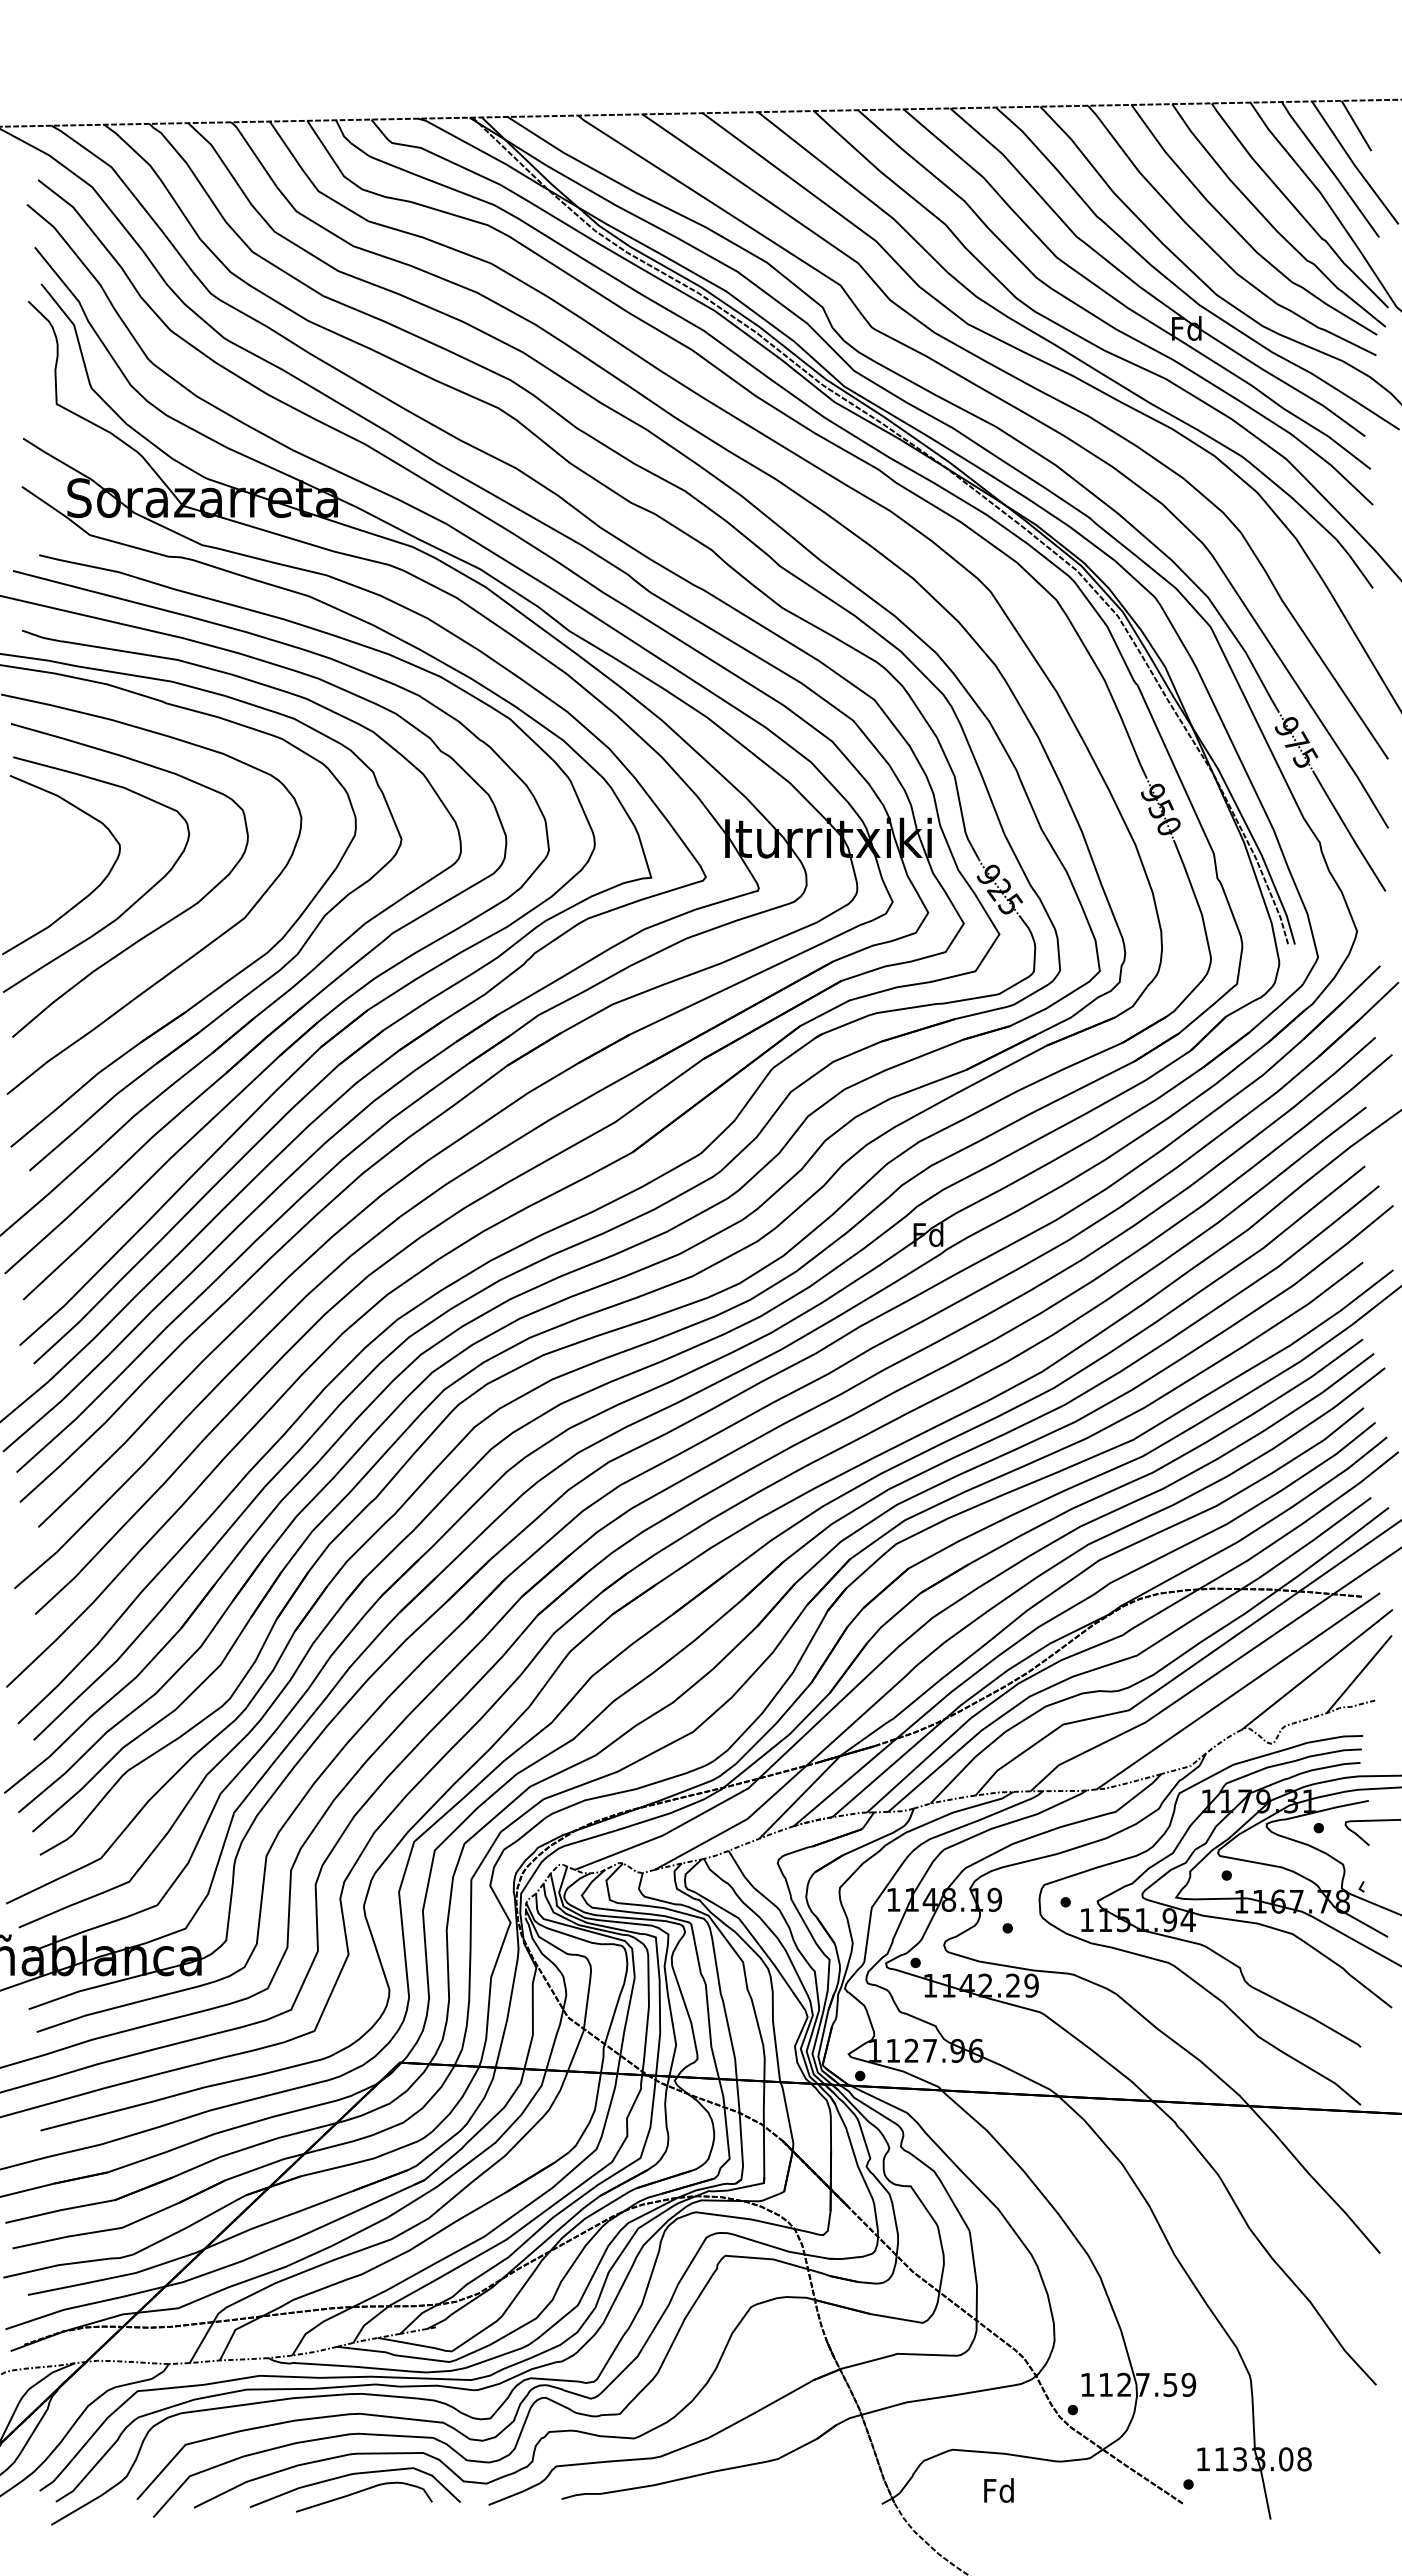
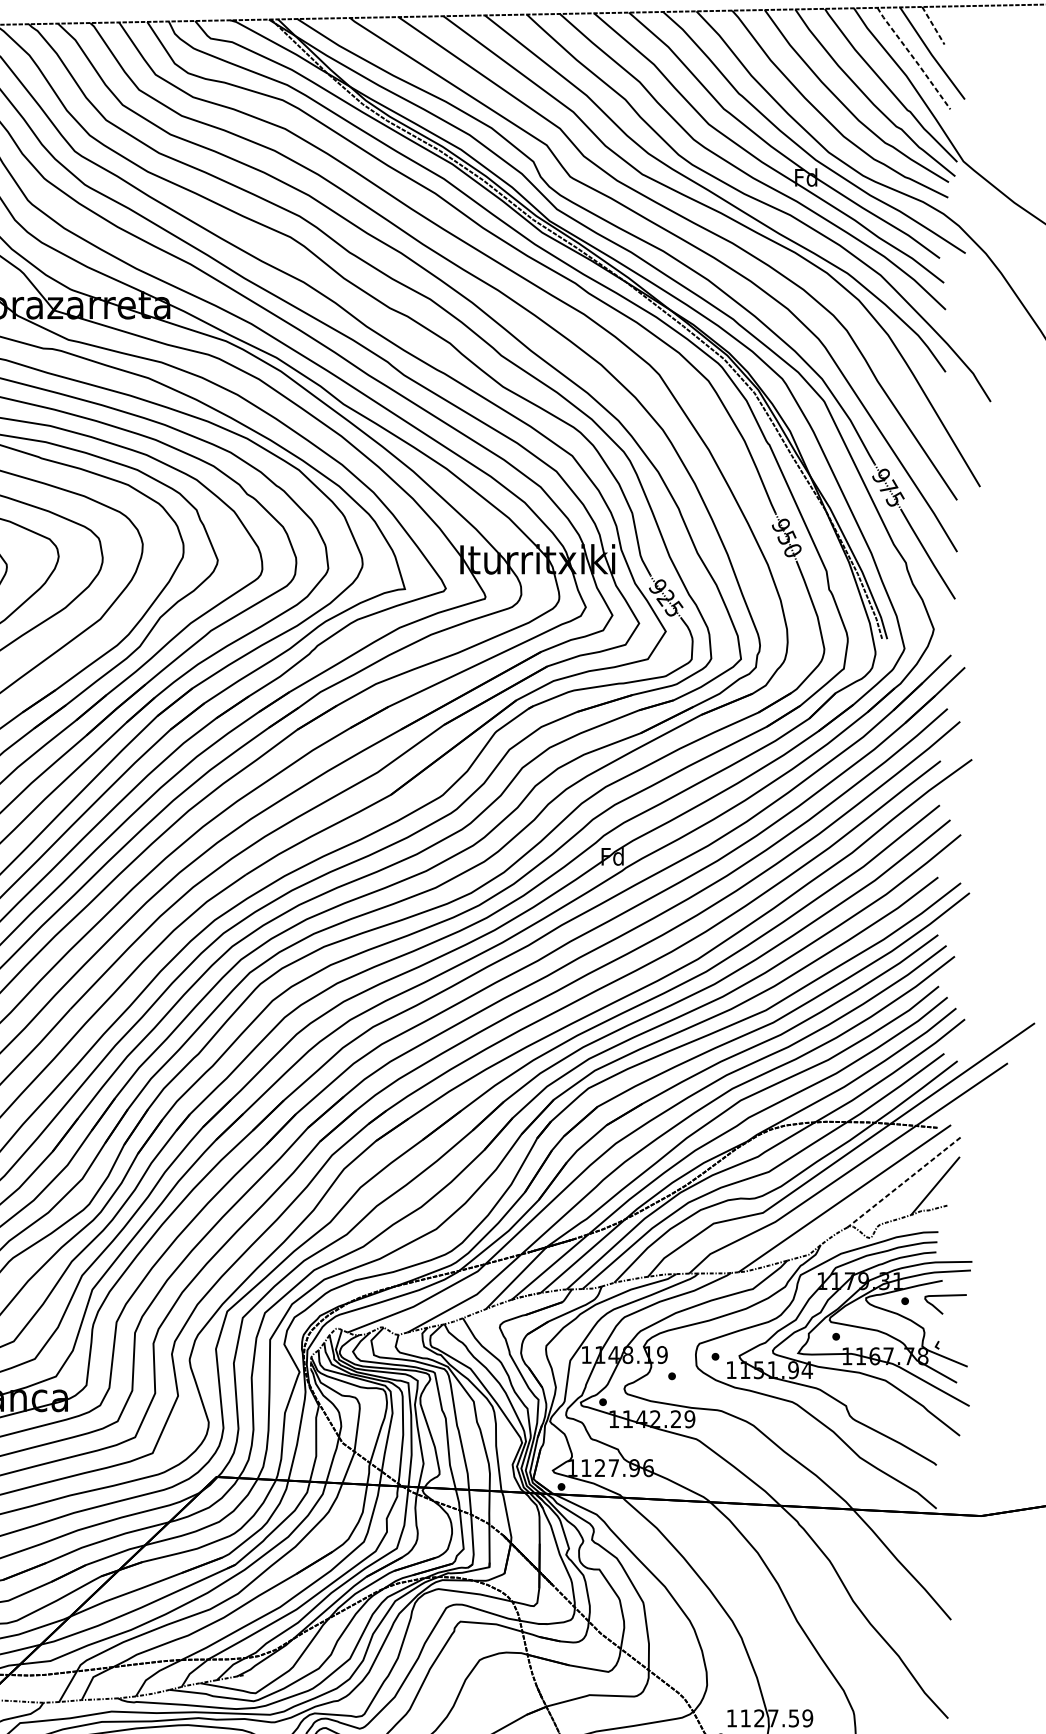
line: (1356, 126) -> (933, 26), solid -> dashed
line: (1330, 170) -> (913, 59), solid -> dashed
line: (1316, 1670) -> (903, 1183), solid -> dashed

